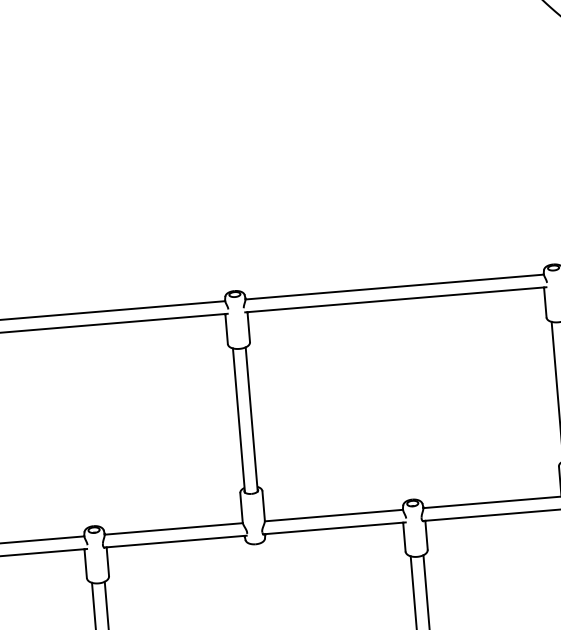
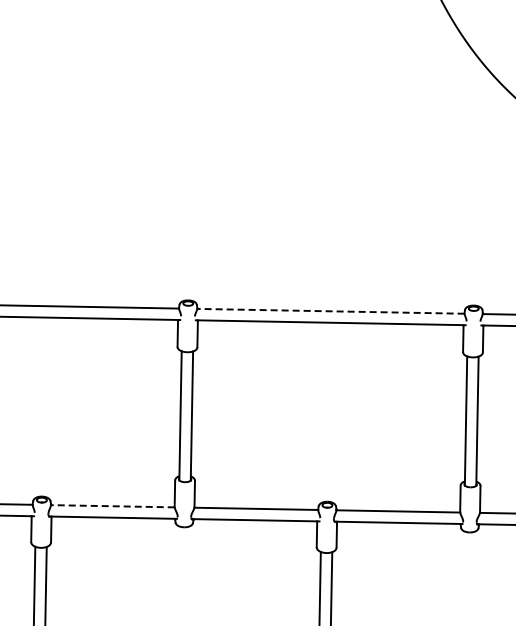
line: (394, 287) -> (330, 311), solid -> dashed
line: (173, 529) -> (112, 506), solid -> dashed

